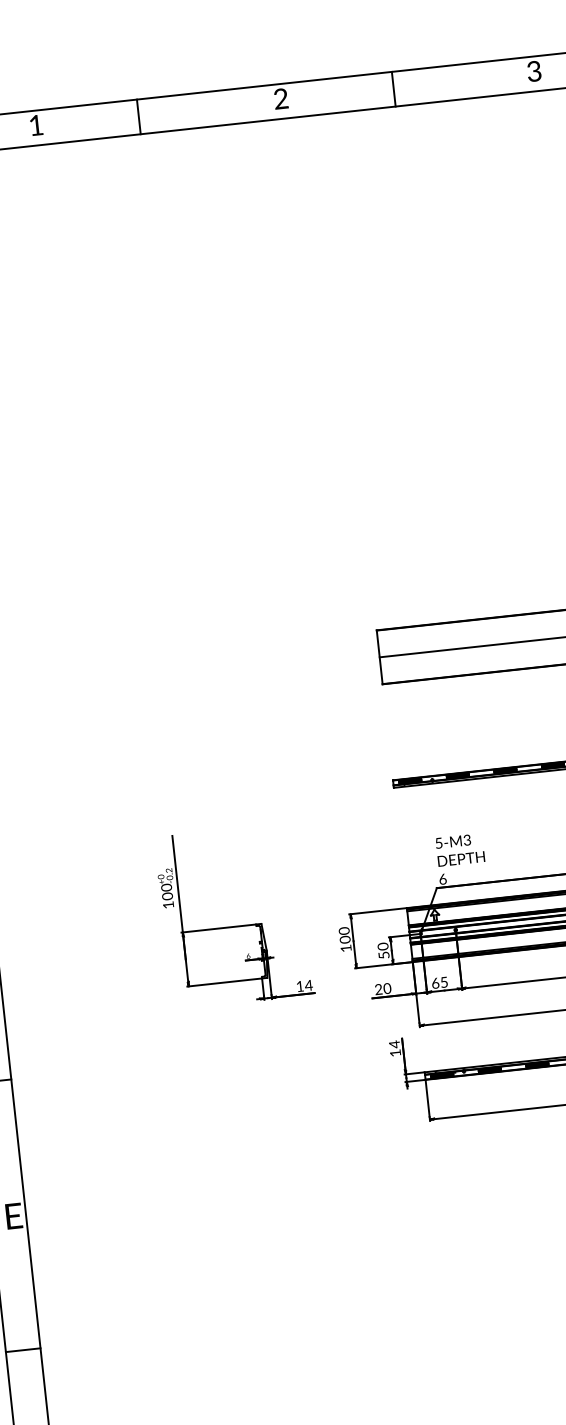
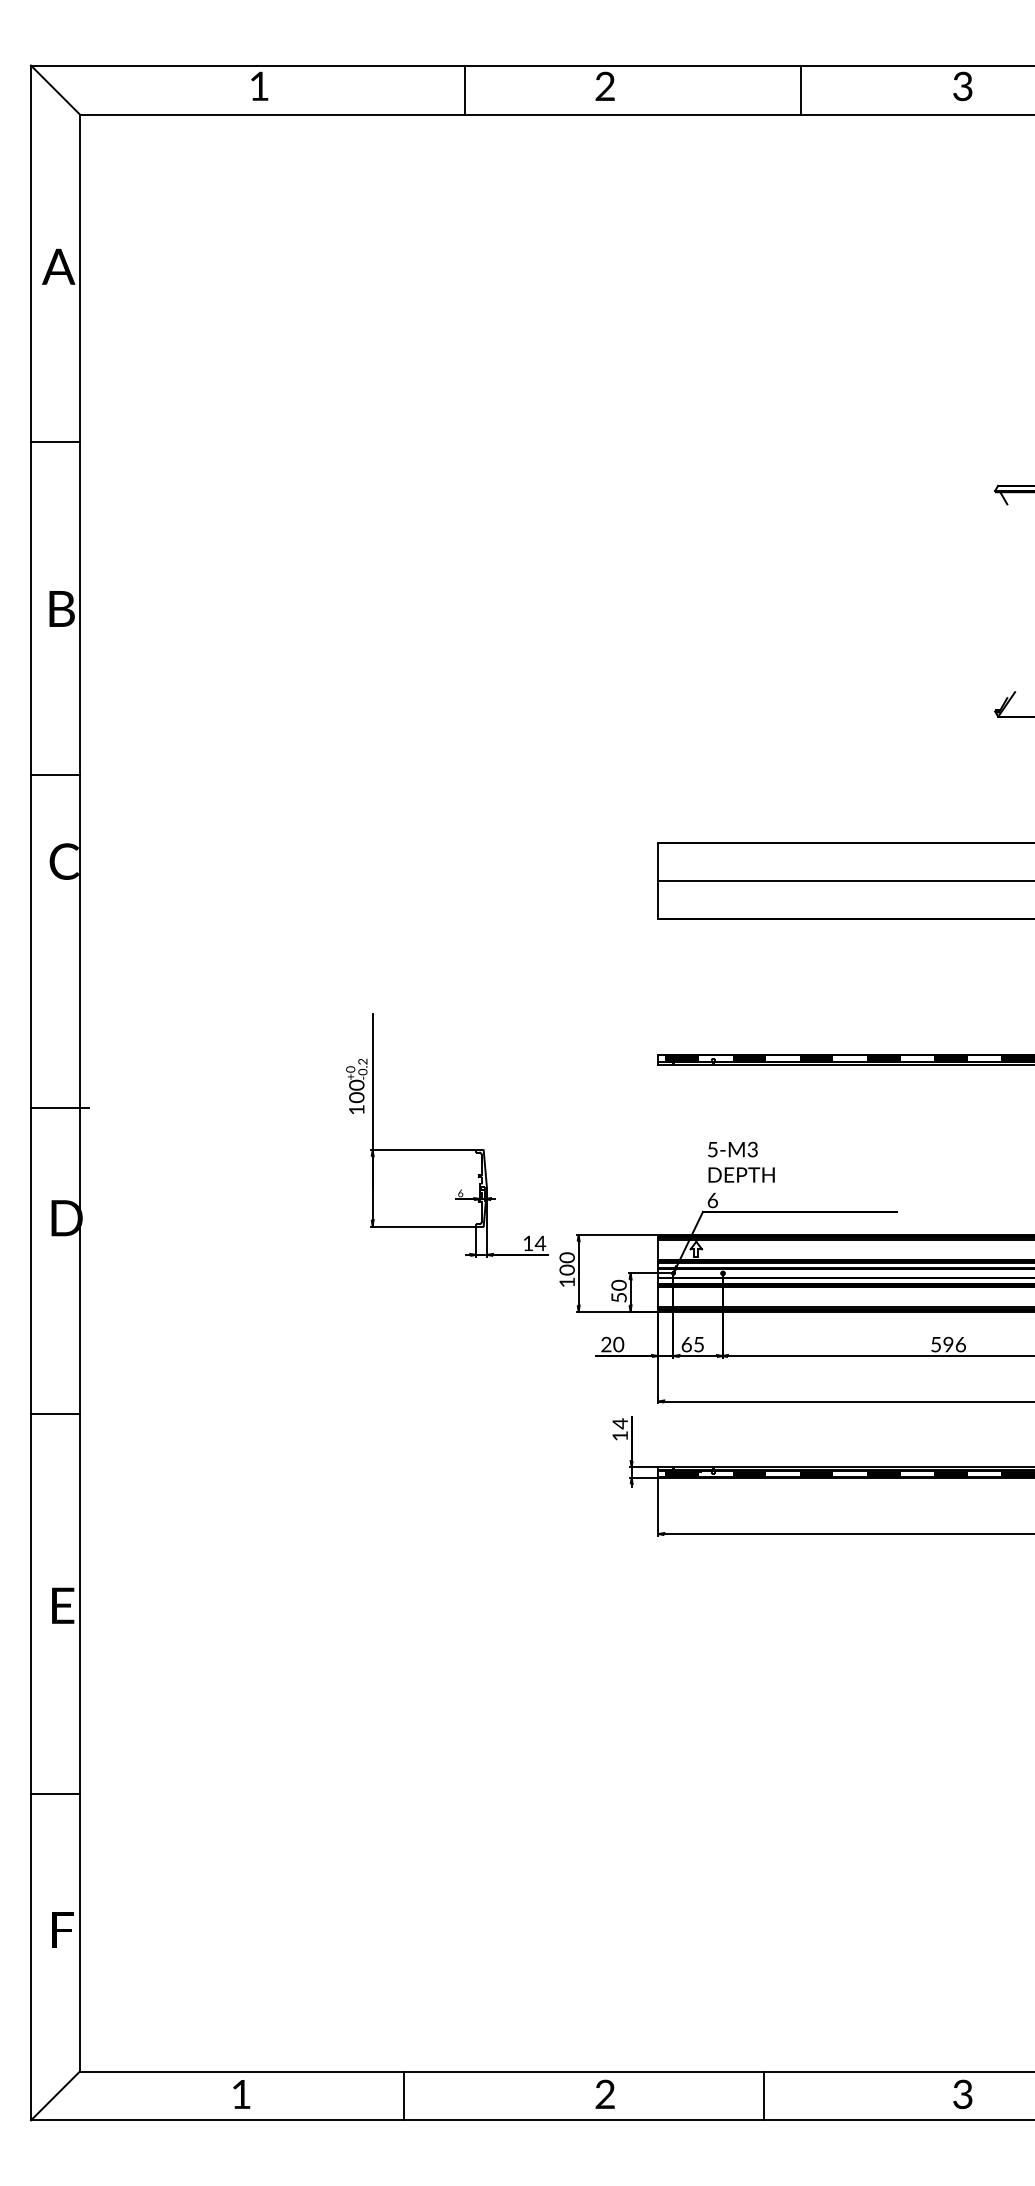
line: (394, 88) -> (801, 89), moved
line: (138, 116) -> (464, 89), moved
part: (235, 926) -> (447, 1149), moved

